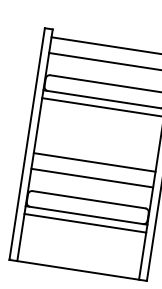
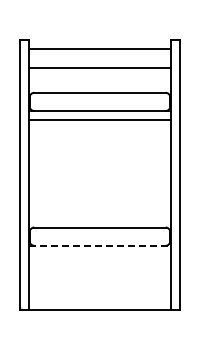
line: (94, 162) -> (99, 184), removed
line: (91, 178) -> (99, 202), removed
line: (87, 215) -> (100, 245), solid -> dashed
line: (85, 222) -> (99, 254), removed

